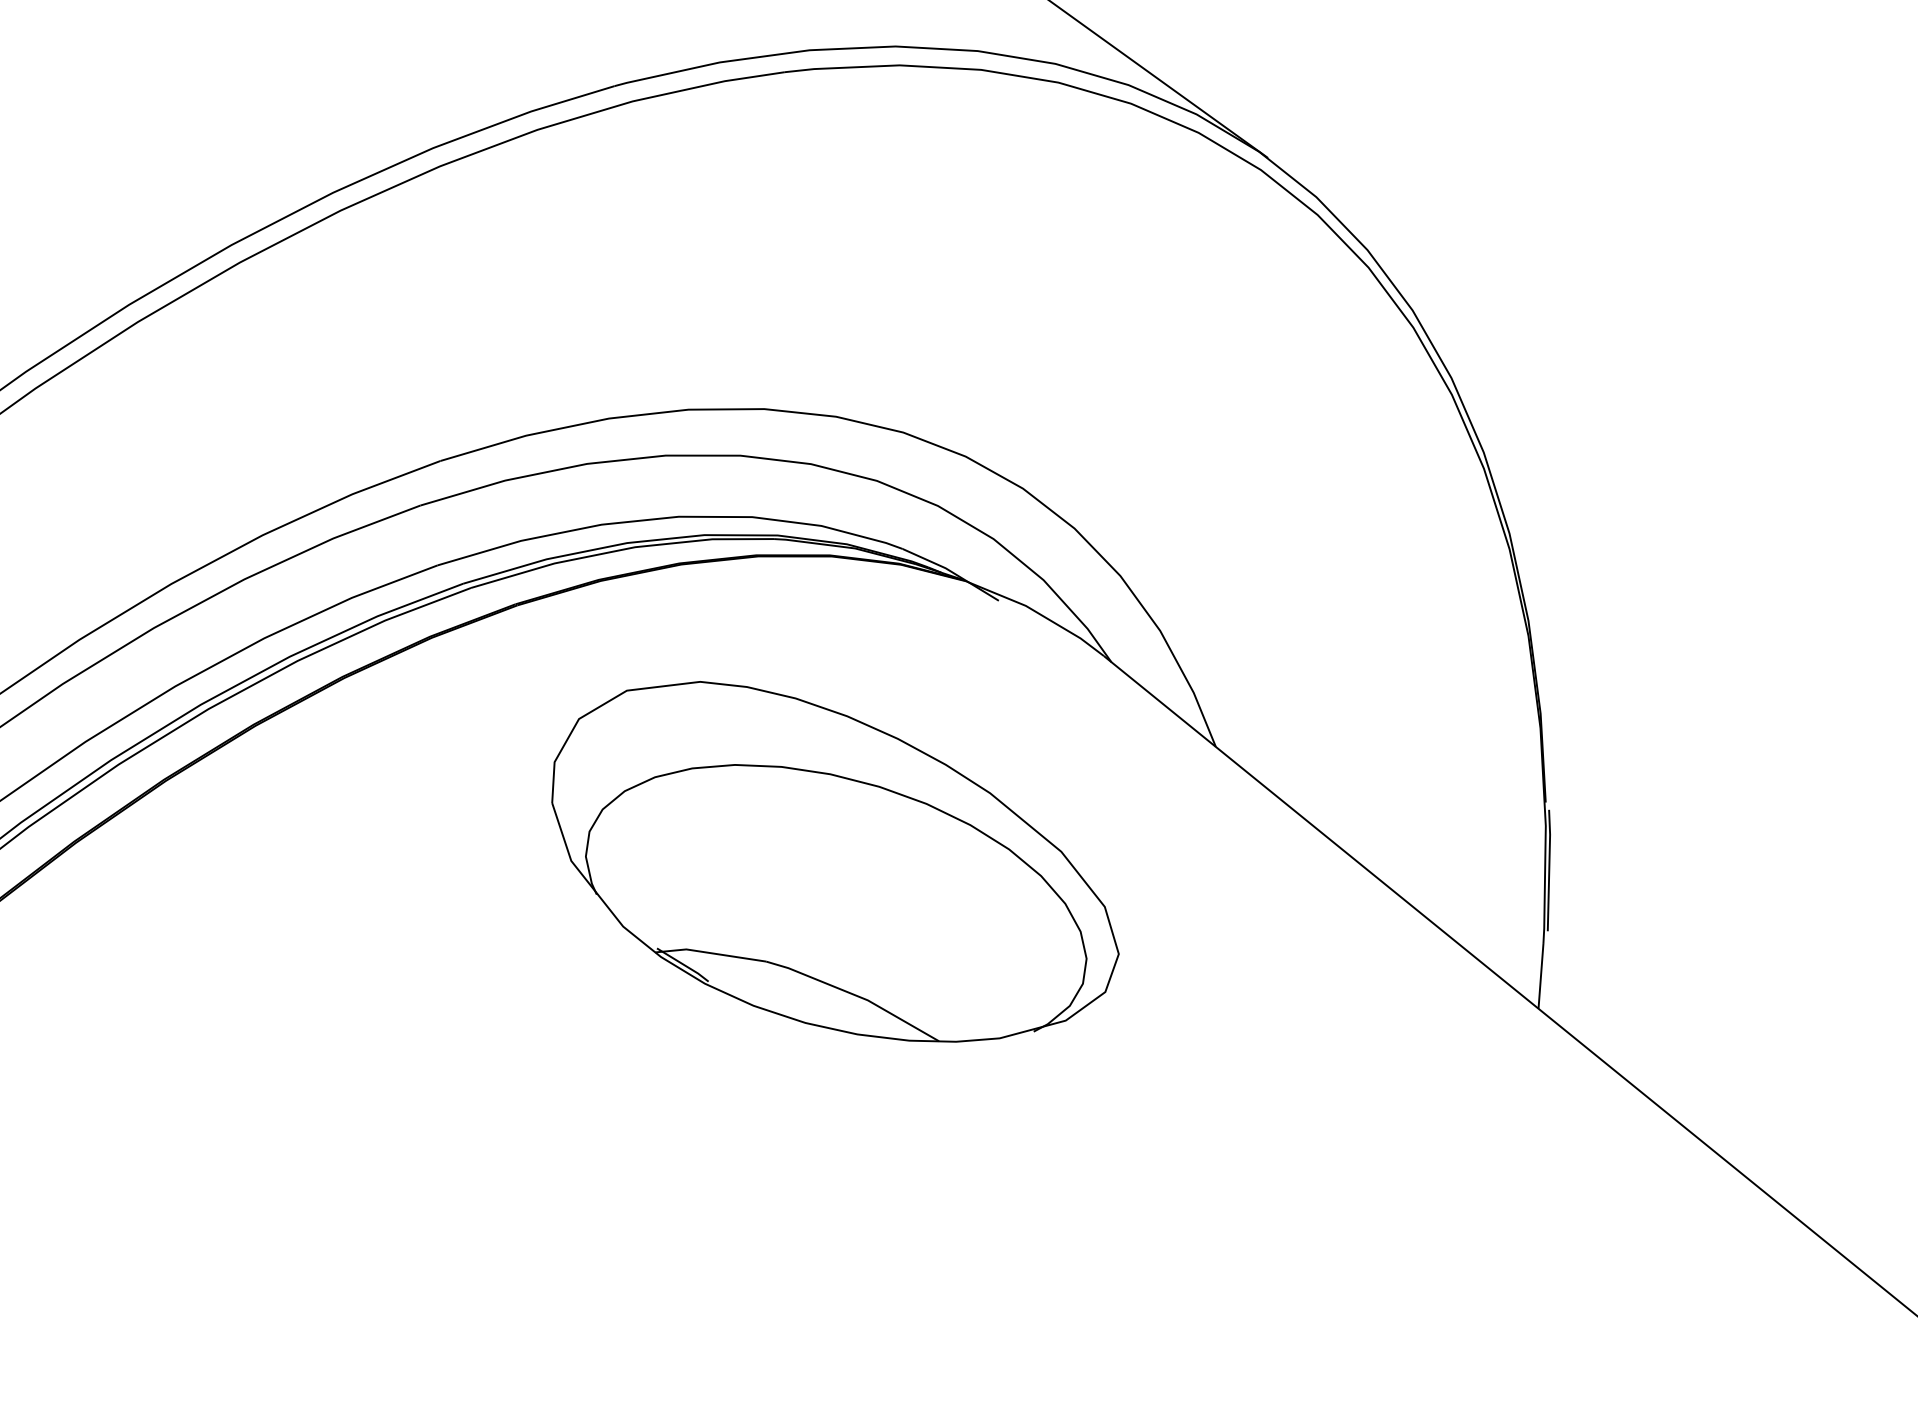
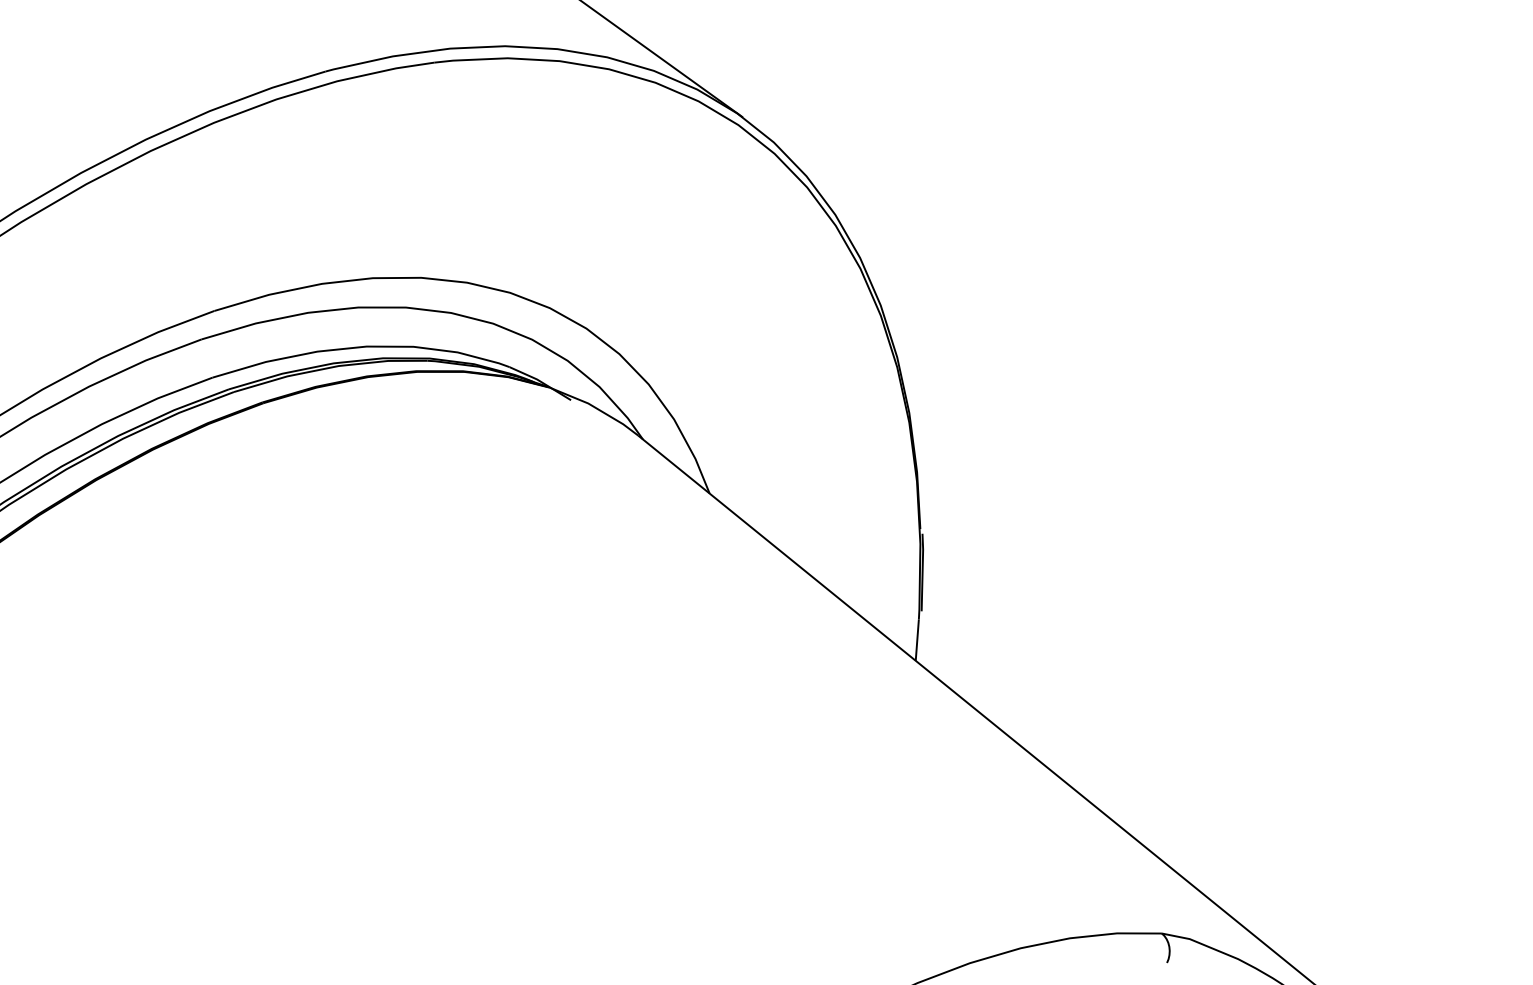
part: (835, 861) -> (466, 566), removed

